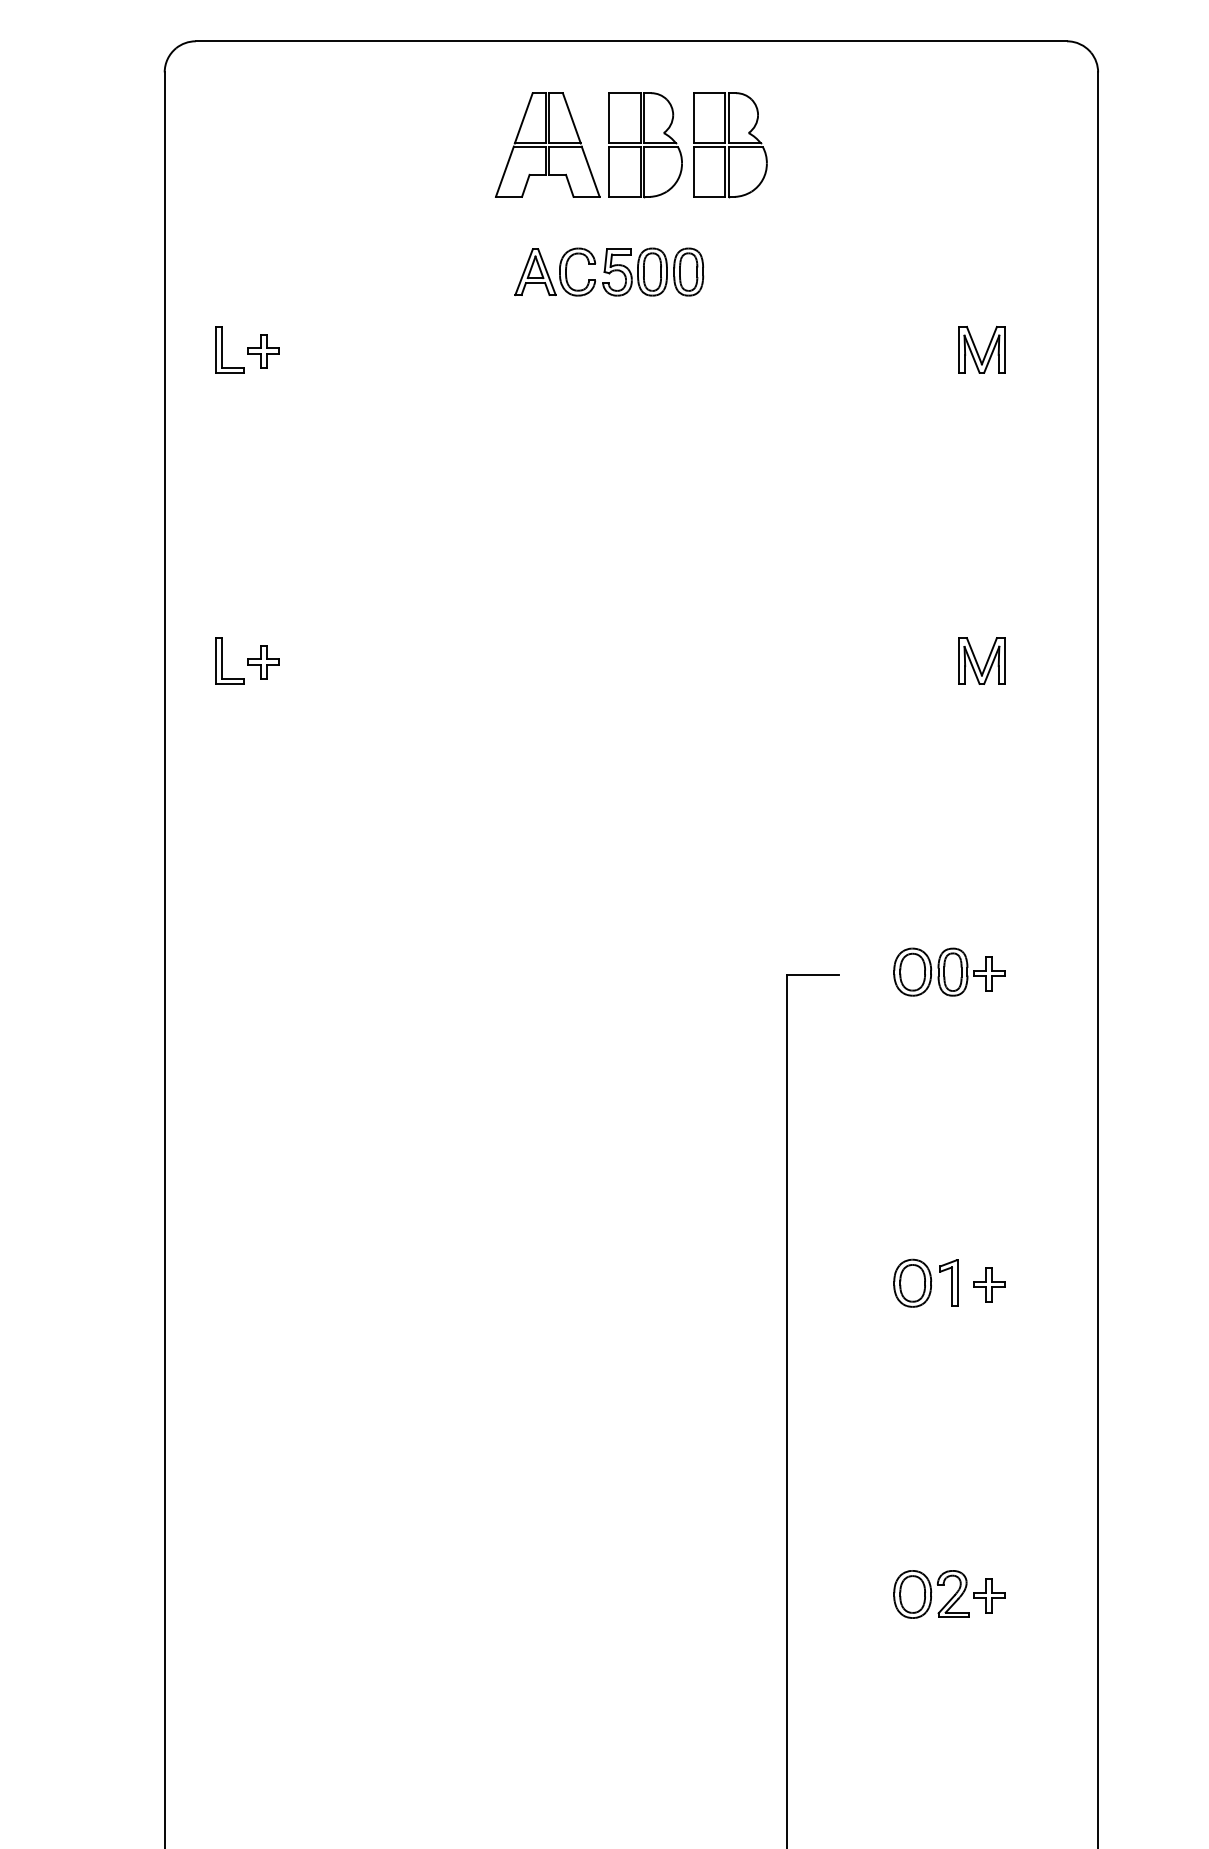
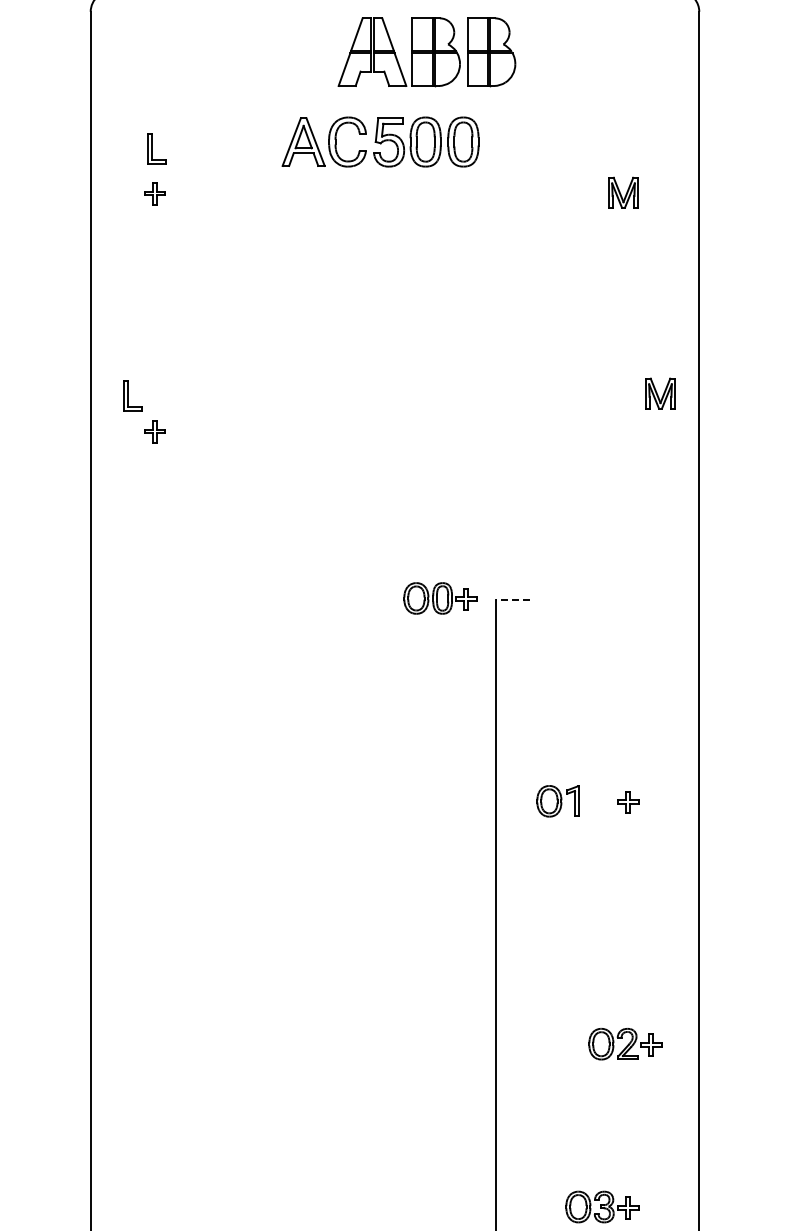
part: (630, 145) -> (426, 52), moved
part: (609, 271) -> (380, 141), size x1.6
part: (228, 349) -> (156, 148), moved
part: (981, 660) -> (660, 393), moved
part: (262, 662) -> (154, 431), moved
part: (949, 972) -> (440, 598), moved
line: (813, 975) -> (513, 600), solid -> dashed
part: (925, 1283) -> (557, 801), moved
part: (949, 1594) -> (625, 1044), moved

